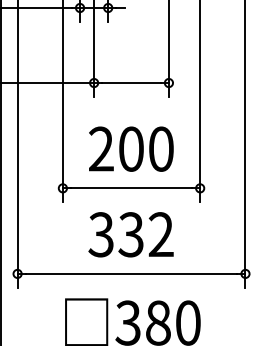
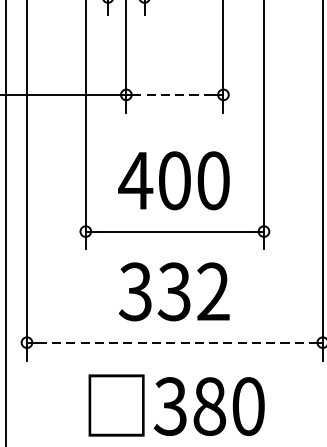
line: (131, 83) -> (174, 95), solid -> dashed
text: (100, 148) -> (134, 179), 200 -> 400
line: (131, 273) -> (174, 342), solid -> dashed

